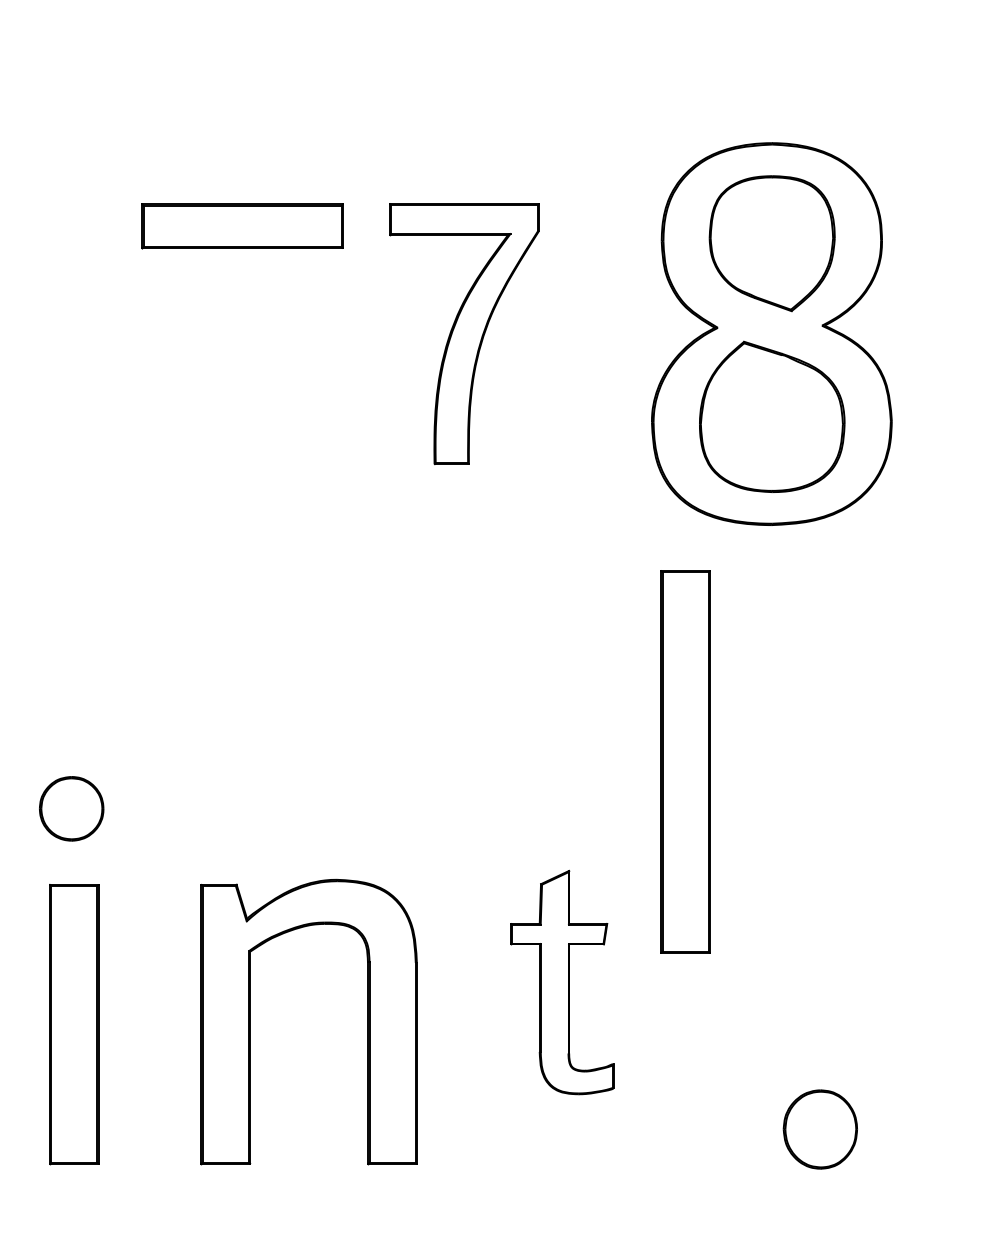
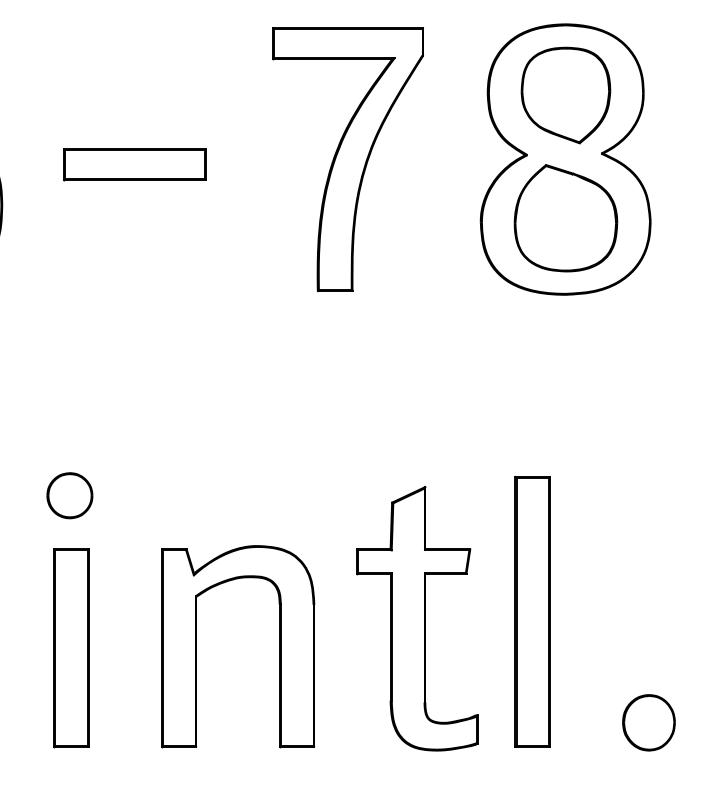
part: (242, 226) -> (134, 164), moved
part: (464, 333) -> (348, 159), size x1.43
part: (685, 761) -> (532, 611), moved
part: (562, 982) -> (417, 618), size x1.67
part: (819, 1129) -> (648, 722), moved

